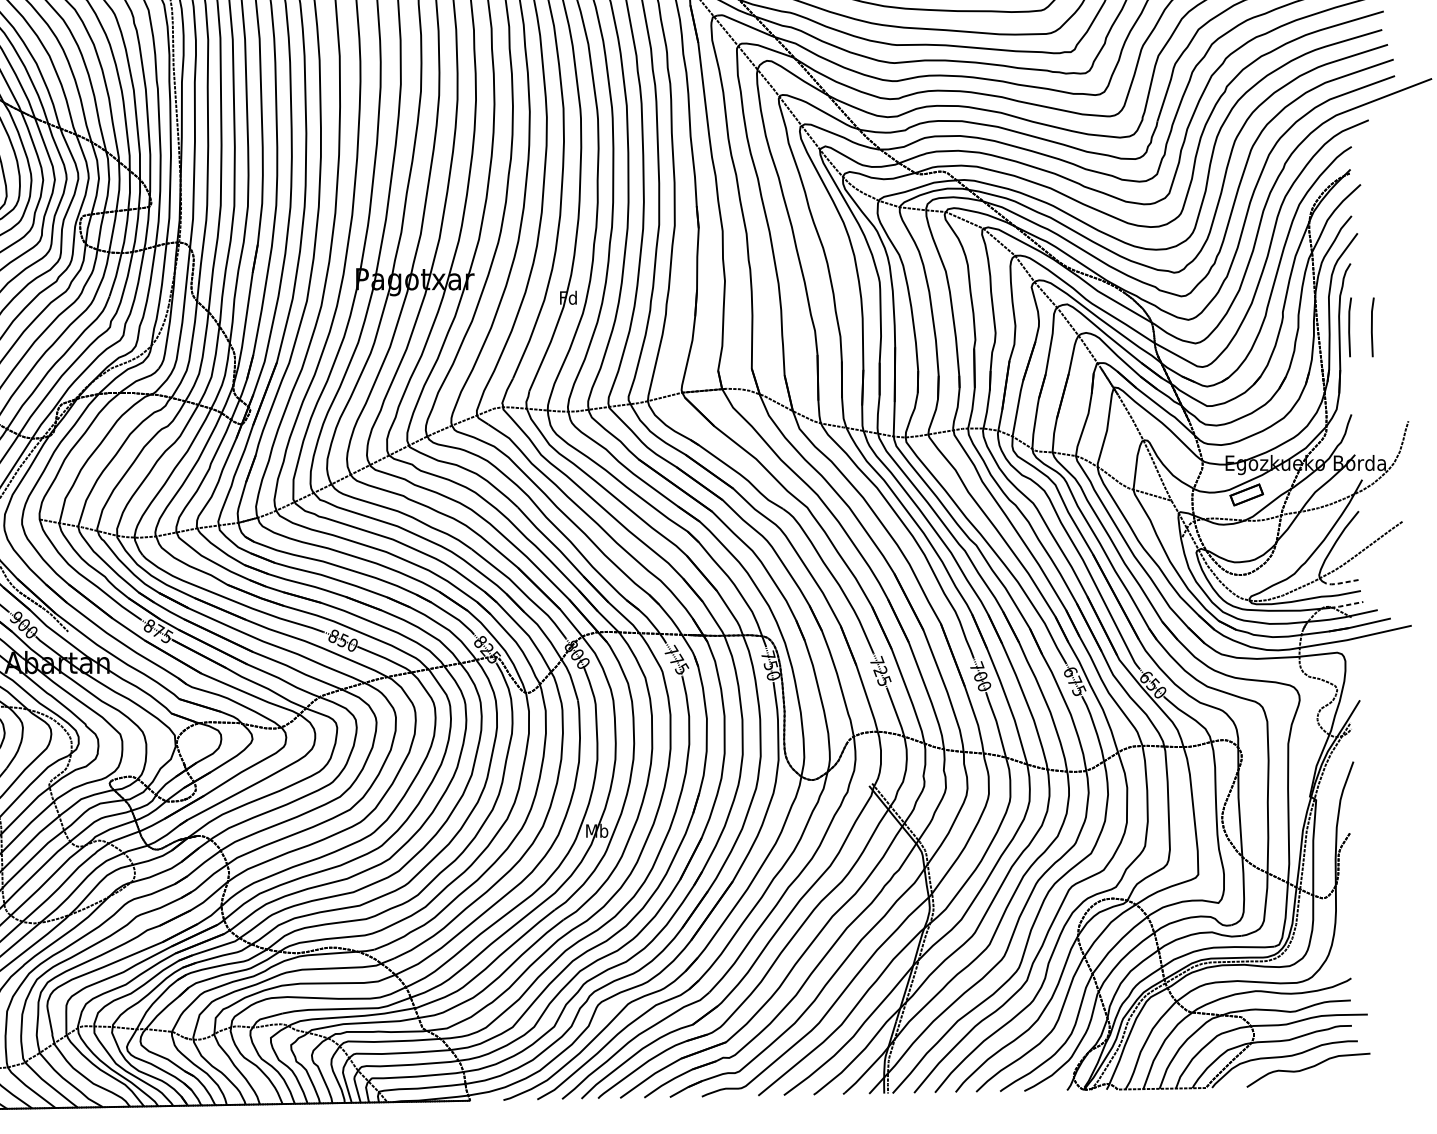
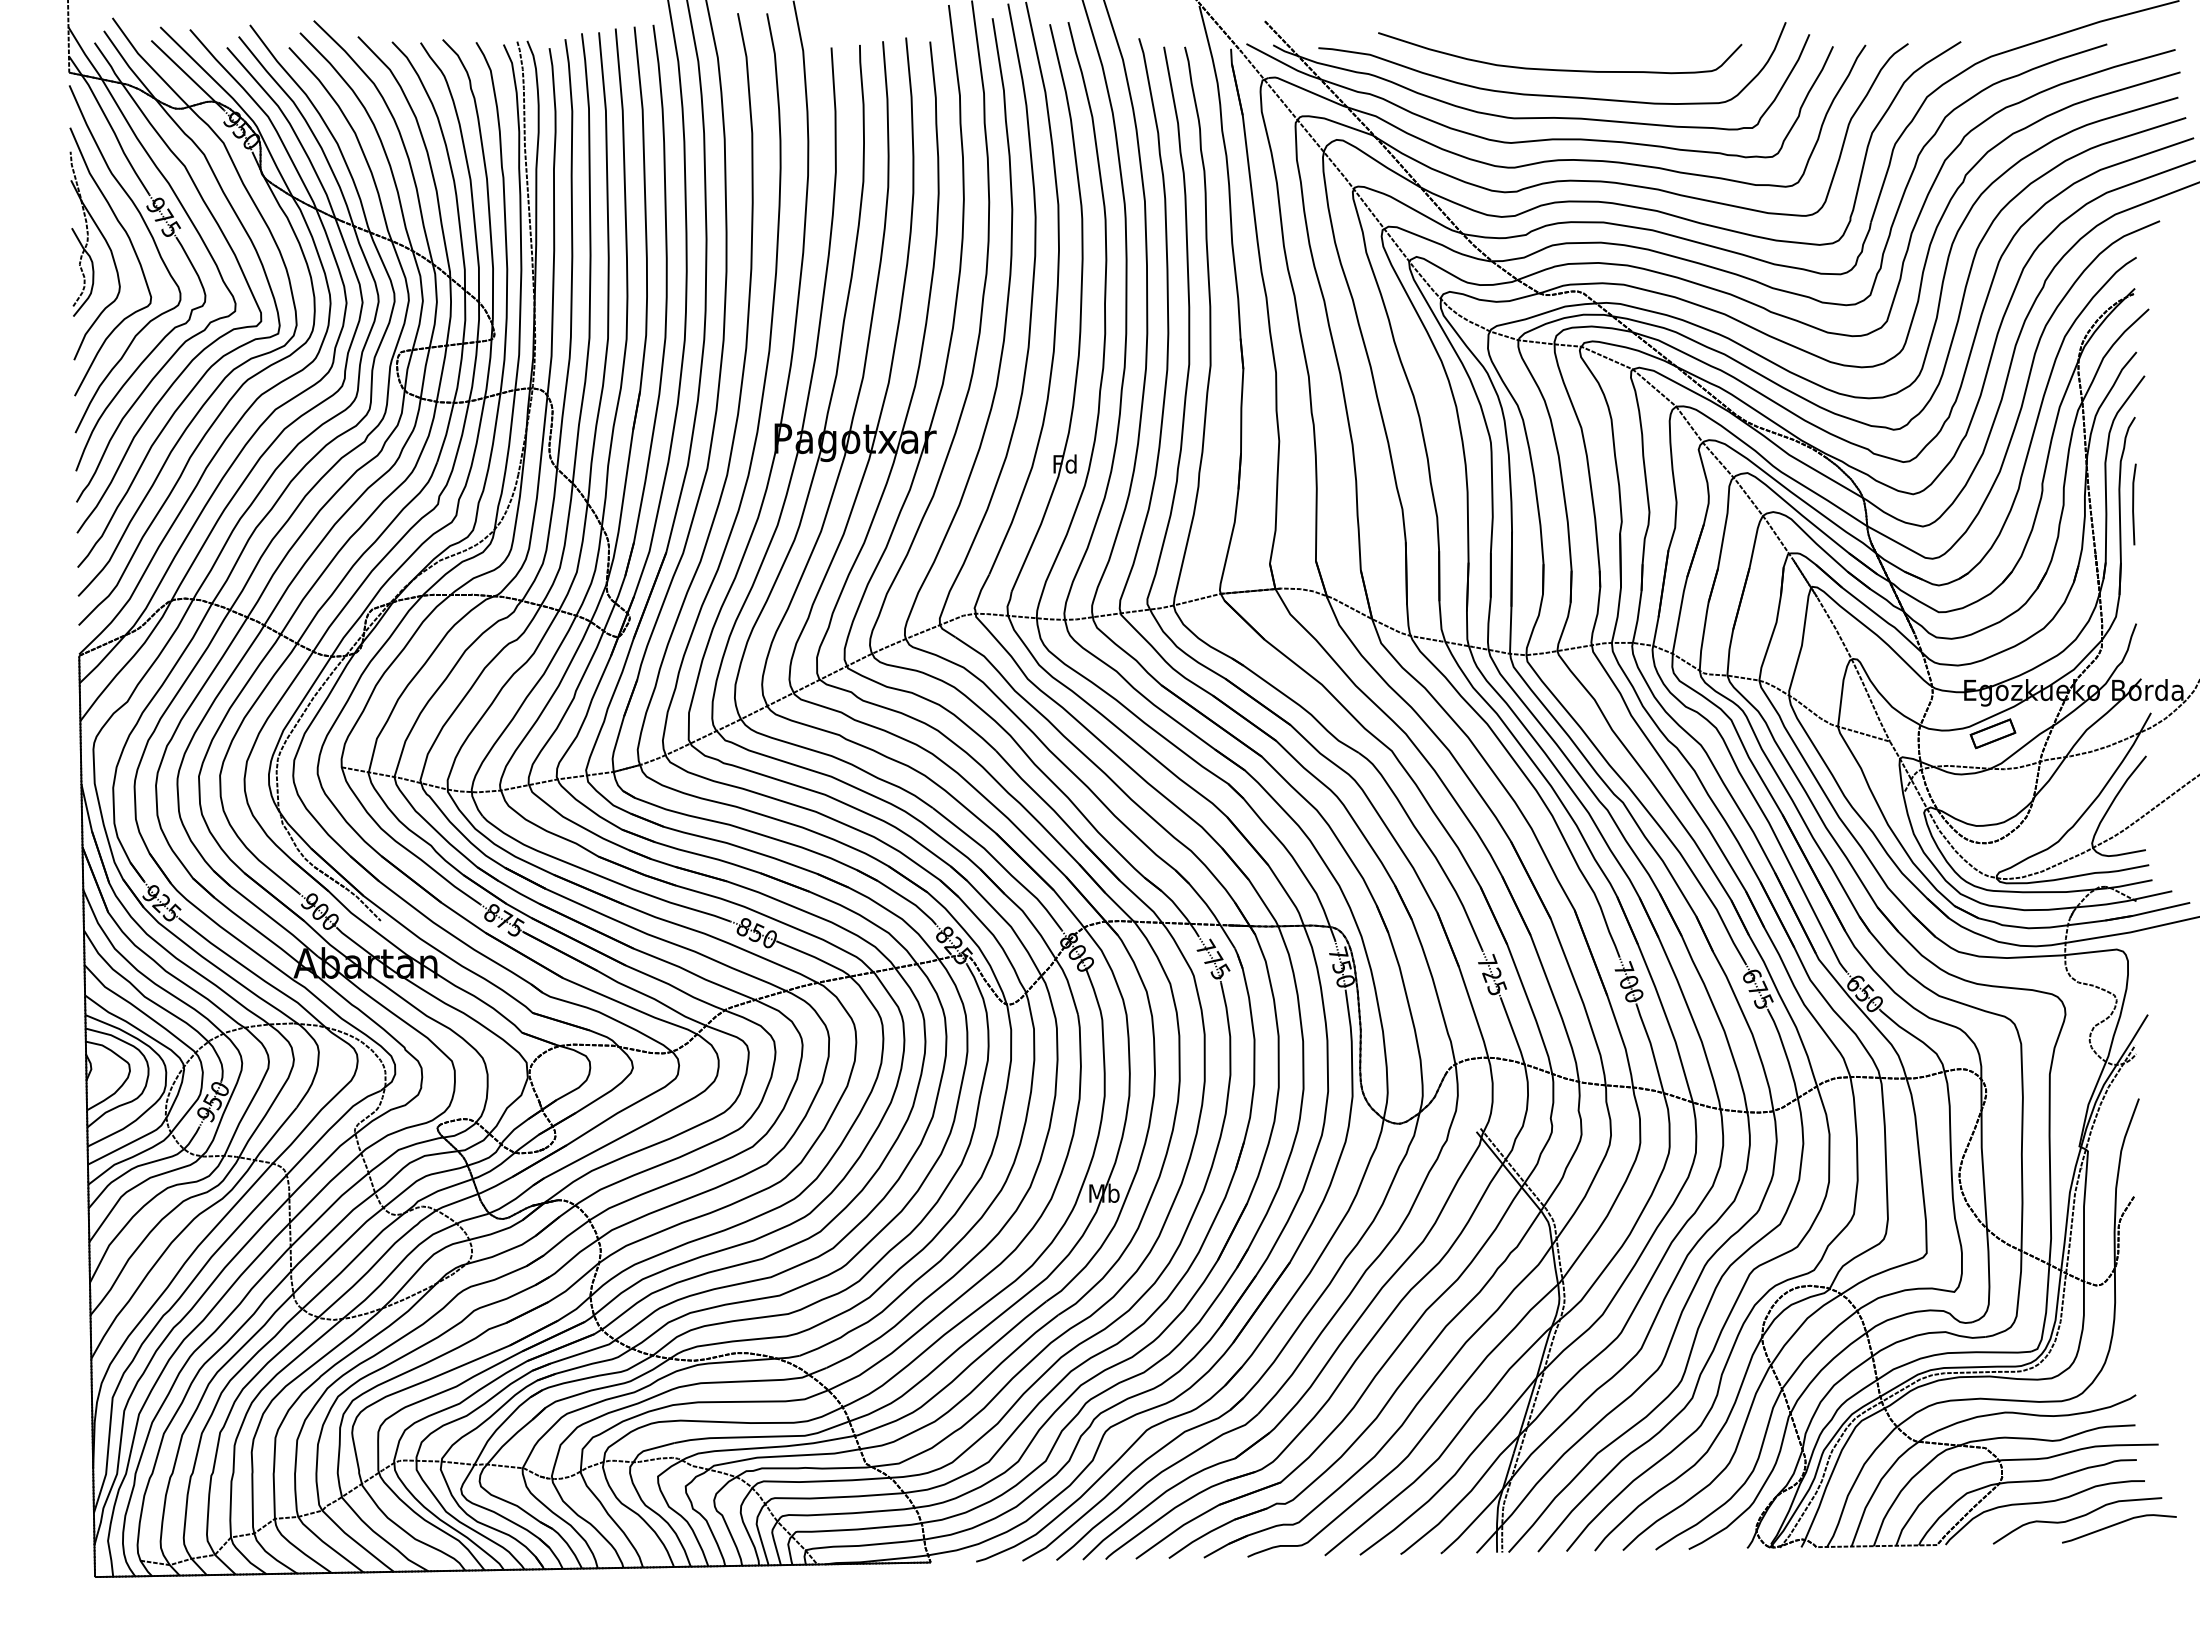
line: (1372, 327) -> (2165, 504), removed
line: (1341, 583) -> (2122, 854), dashed -> solid
line: (1346, 605) -> (2129, 884), dashed -> solid
curve: (1338, 1072) -> (2118, 1524), added

